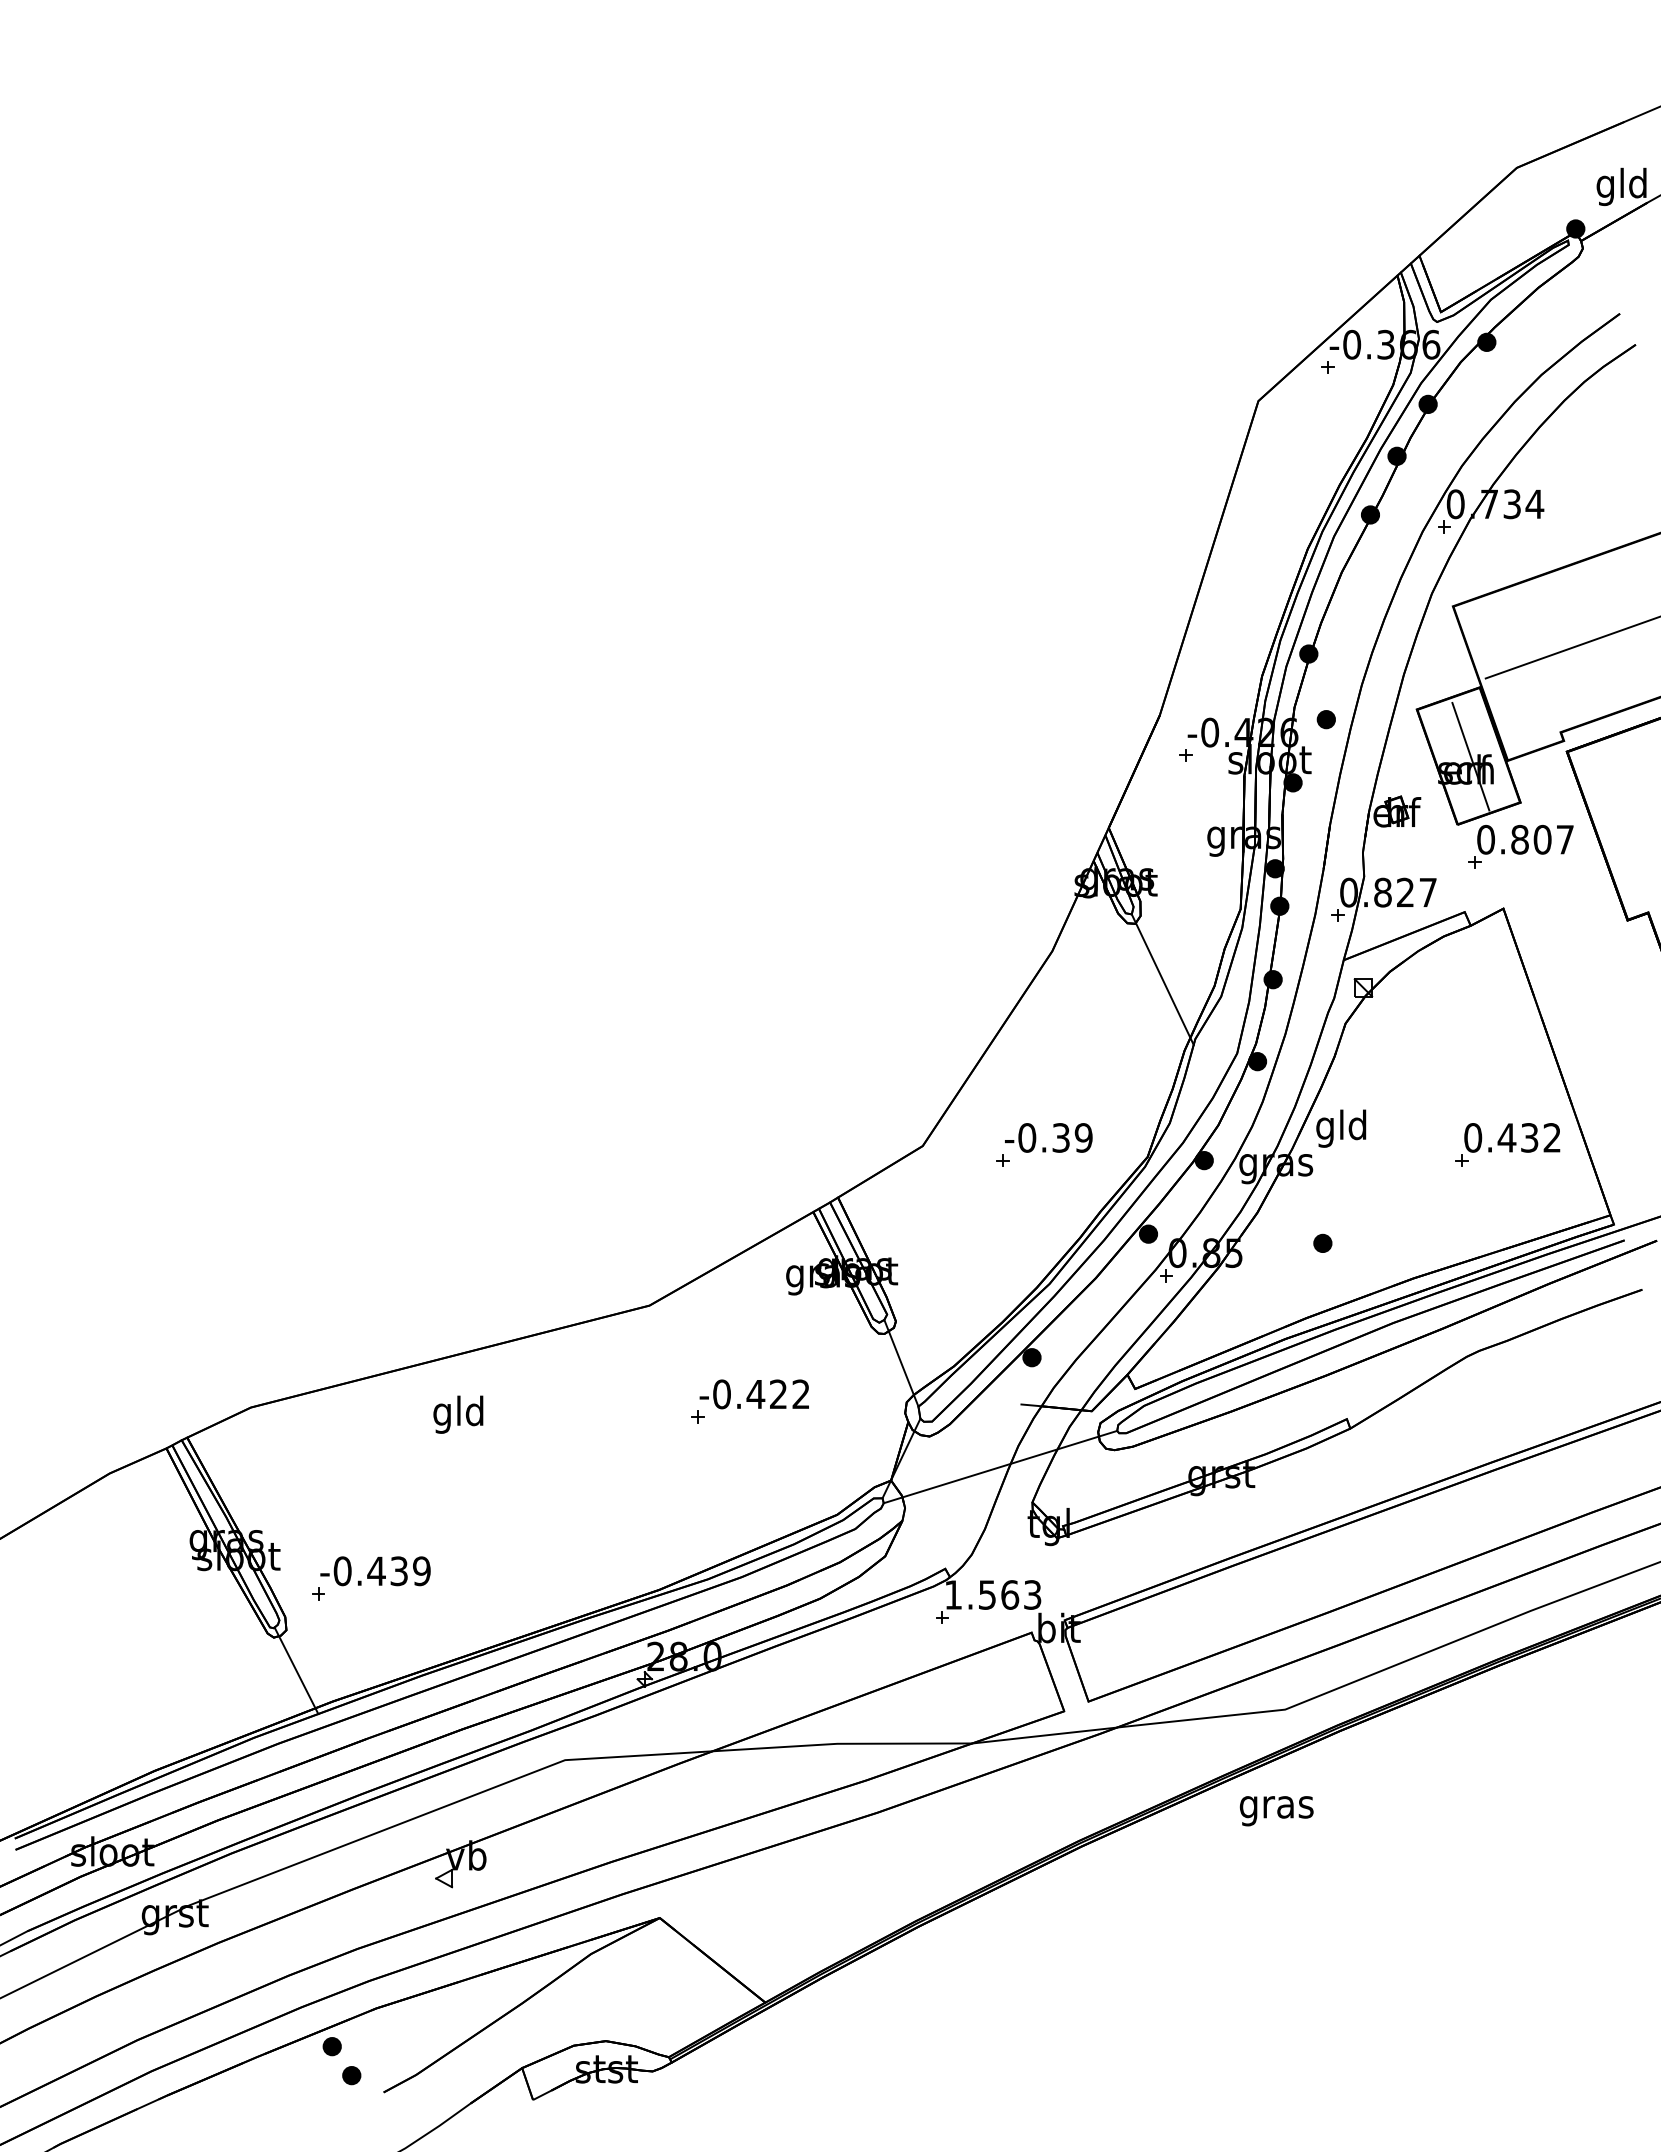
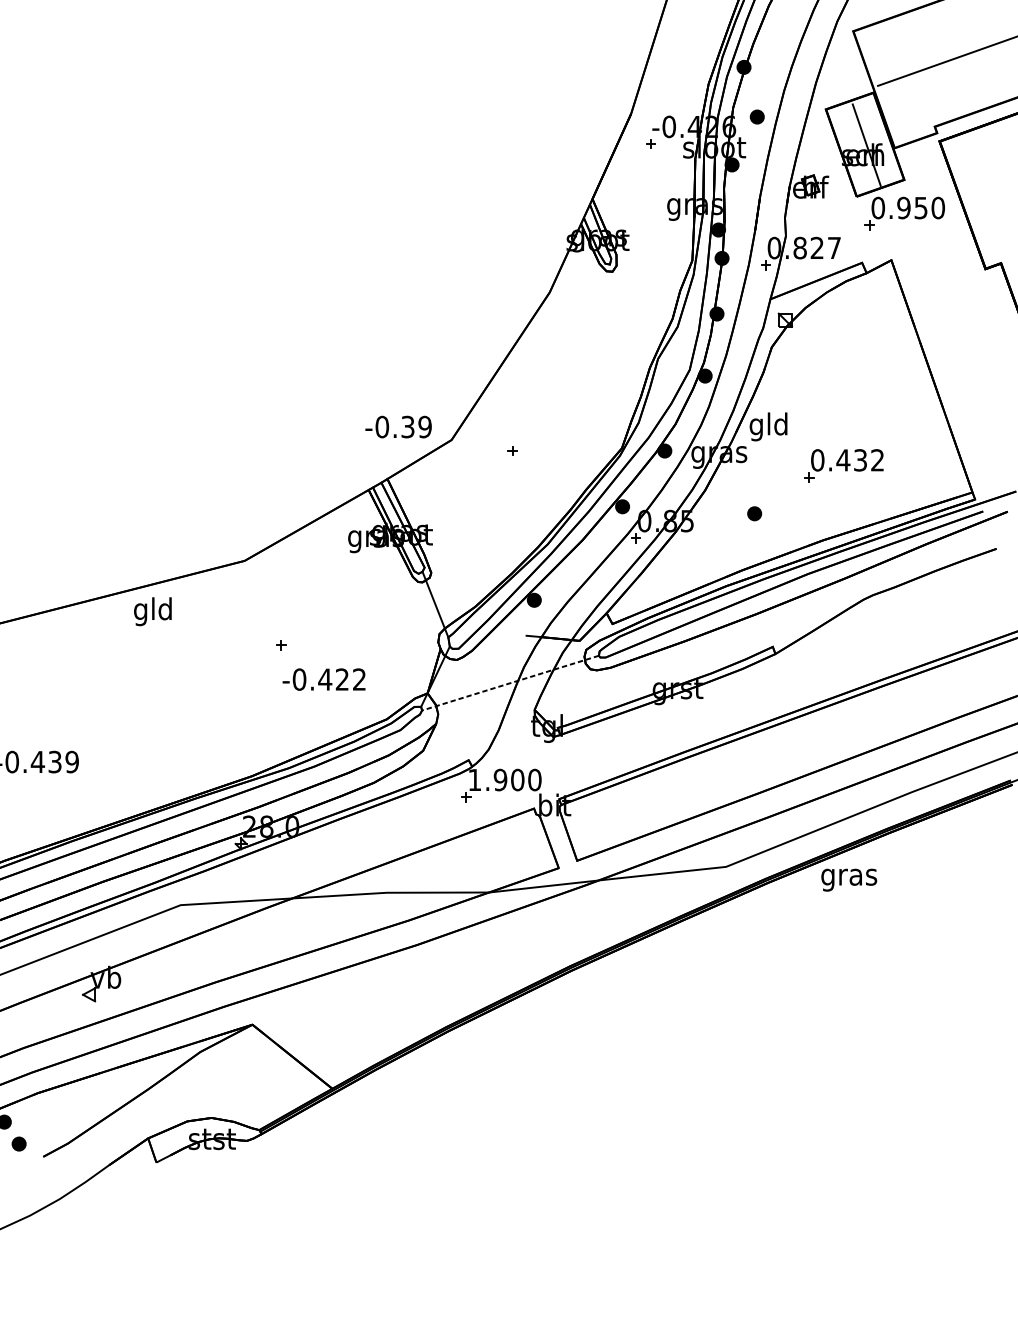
text: (1542, 839) -> (921, 207), 0.807 -> 0.950
line: (1162, 979) -> (633, 313), removed
text: (1048, 1137) -> (398, 426), moved
part: (1507, 1144) -> (843, 465), moved
text: (753, 1394) -> (323, 679), moved
text: (458, 1414) -> (152, 611), moved
line: (1000, 1467) -> (510, 683), solid -> dashed
text: (1009, 1594) -> (517, 779), 1.563 -> 1.900
text: (1276, 1811) -> (849, 880), moved

